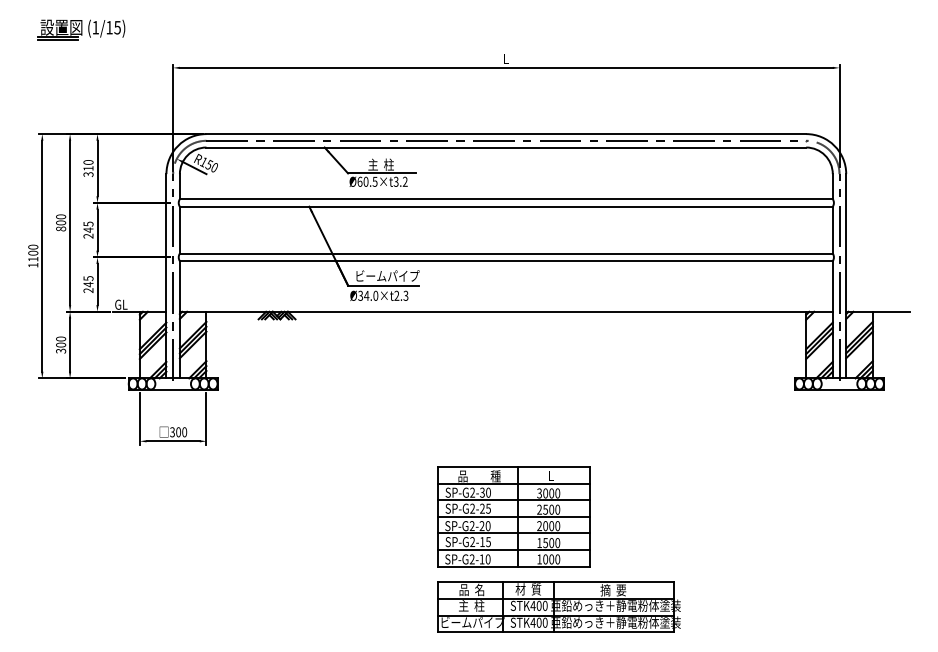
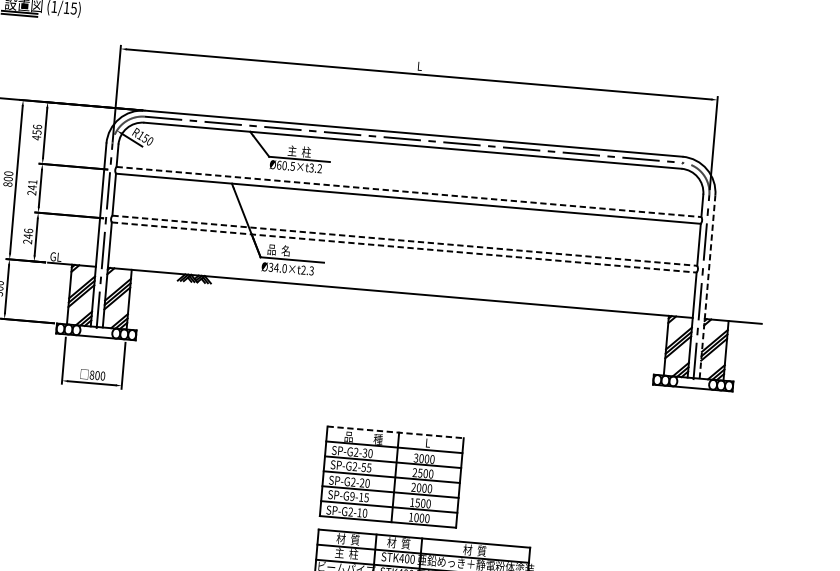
text: (88, 168) -> (37, 132), 310 -> 456
line: (506, 199) -> (409, 192), solid -> dashed
text: (88, 223) -> (32, 181), 245 -> 241
line: (506, 253) -> (404, 240), solid -> dashed
line: (506, 261) -> (404, 247), solid -> dashed
line: (846, 275) -> (707, 286), solid -> dashed
text: (387, 276) -> (296, 252), ビームパイプ -> 品  名
text: (88, 278) -> (28, 230), 245 -> 246
text: (172, 432) -> (92, 375), 300 -> 800
line: (514, 466) -> (395, 432), solid -> dashed
text: (482, 508) -> (363, 467), SP-G2-25 -> SP-G2-55
text: (472, 542) -> (352, 496), SP-G2-15 -> SP-G9-15
text: (471, 589) -> (347, 538), 品  名 -> 材  質
text: (613, 590) -> (474, 550), 摘  要 -> 材  質

